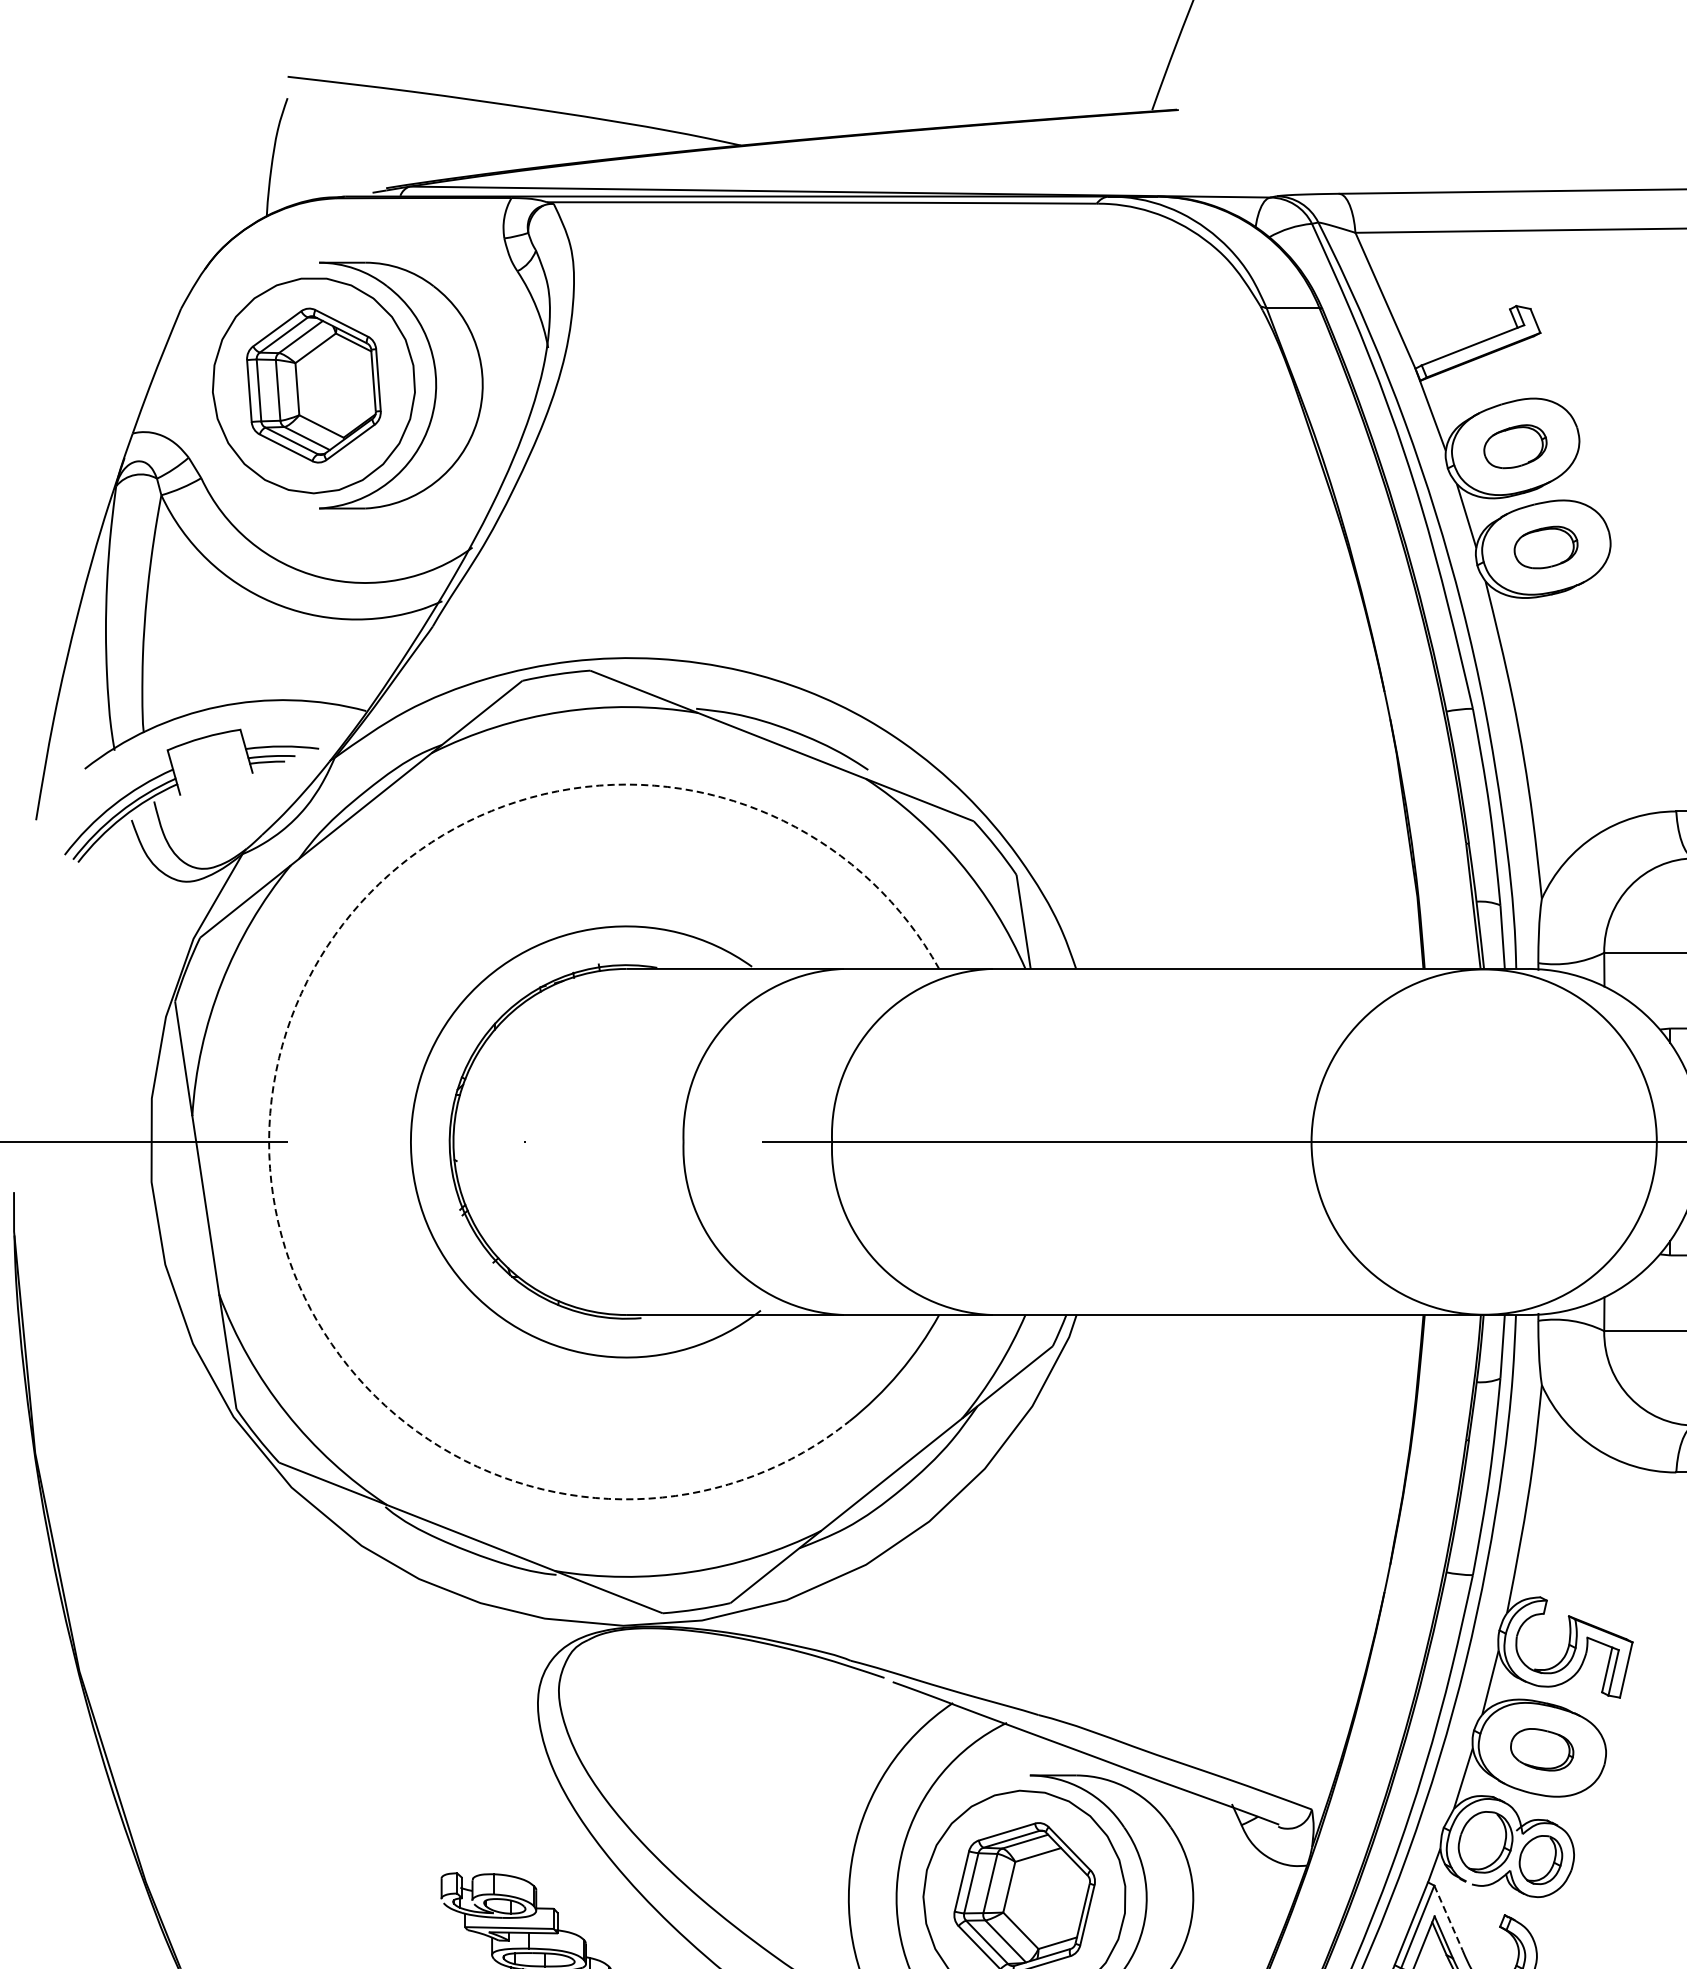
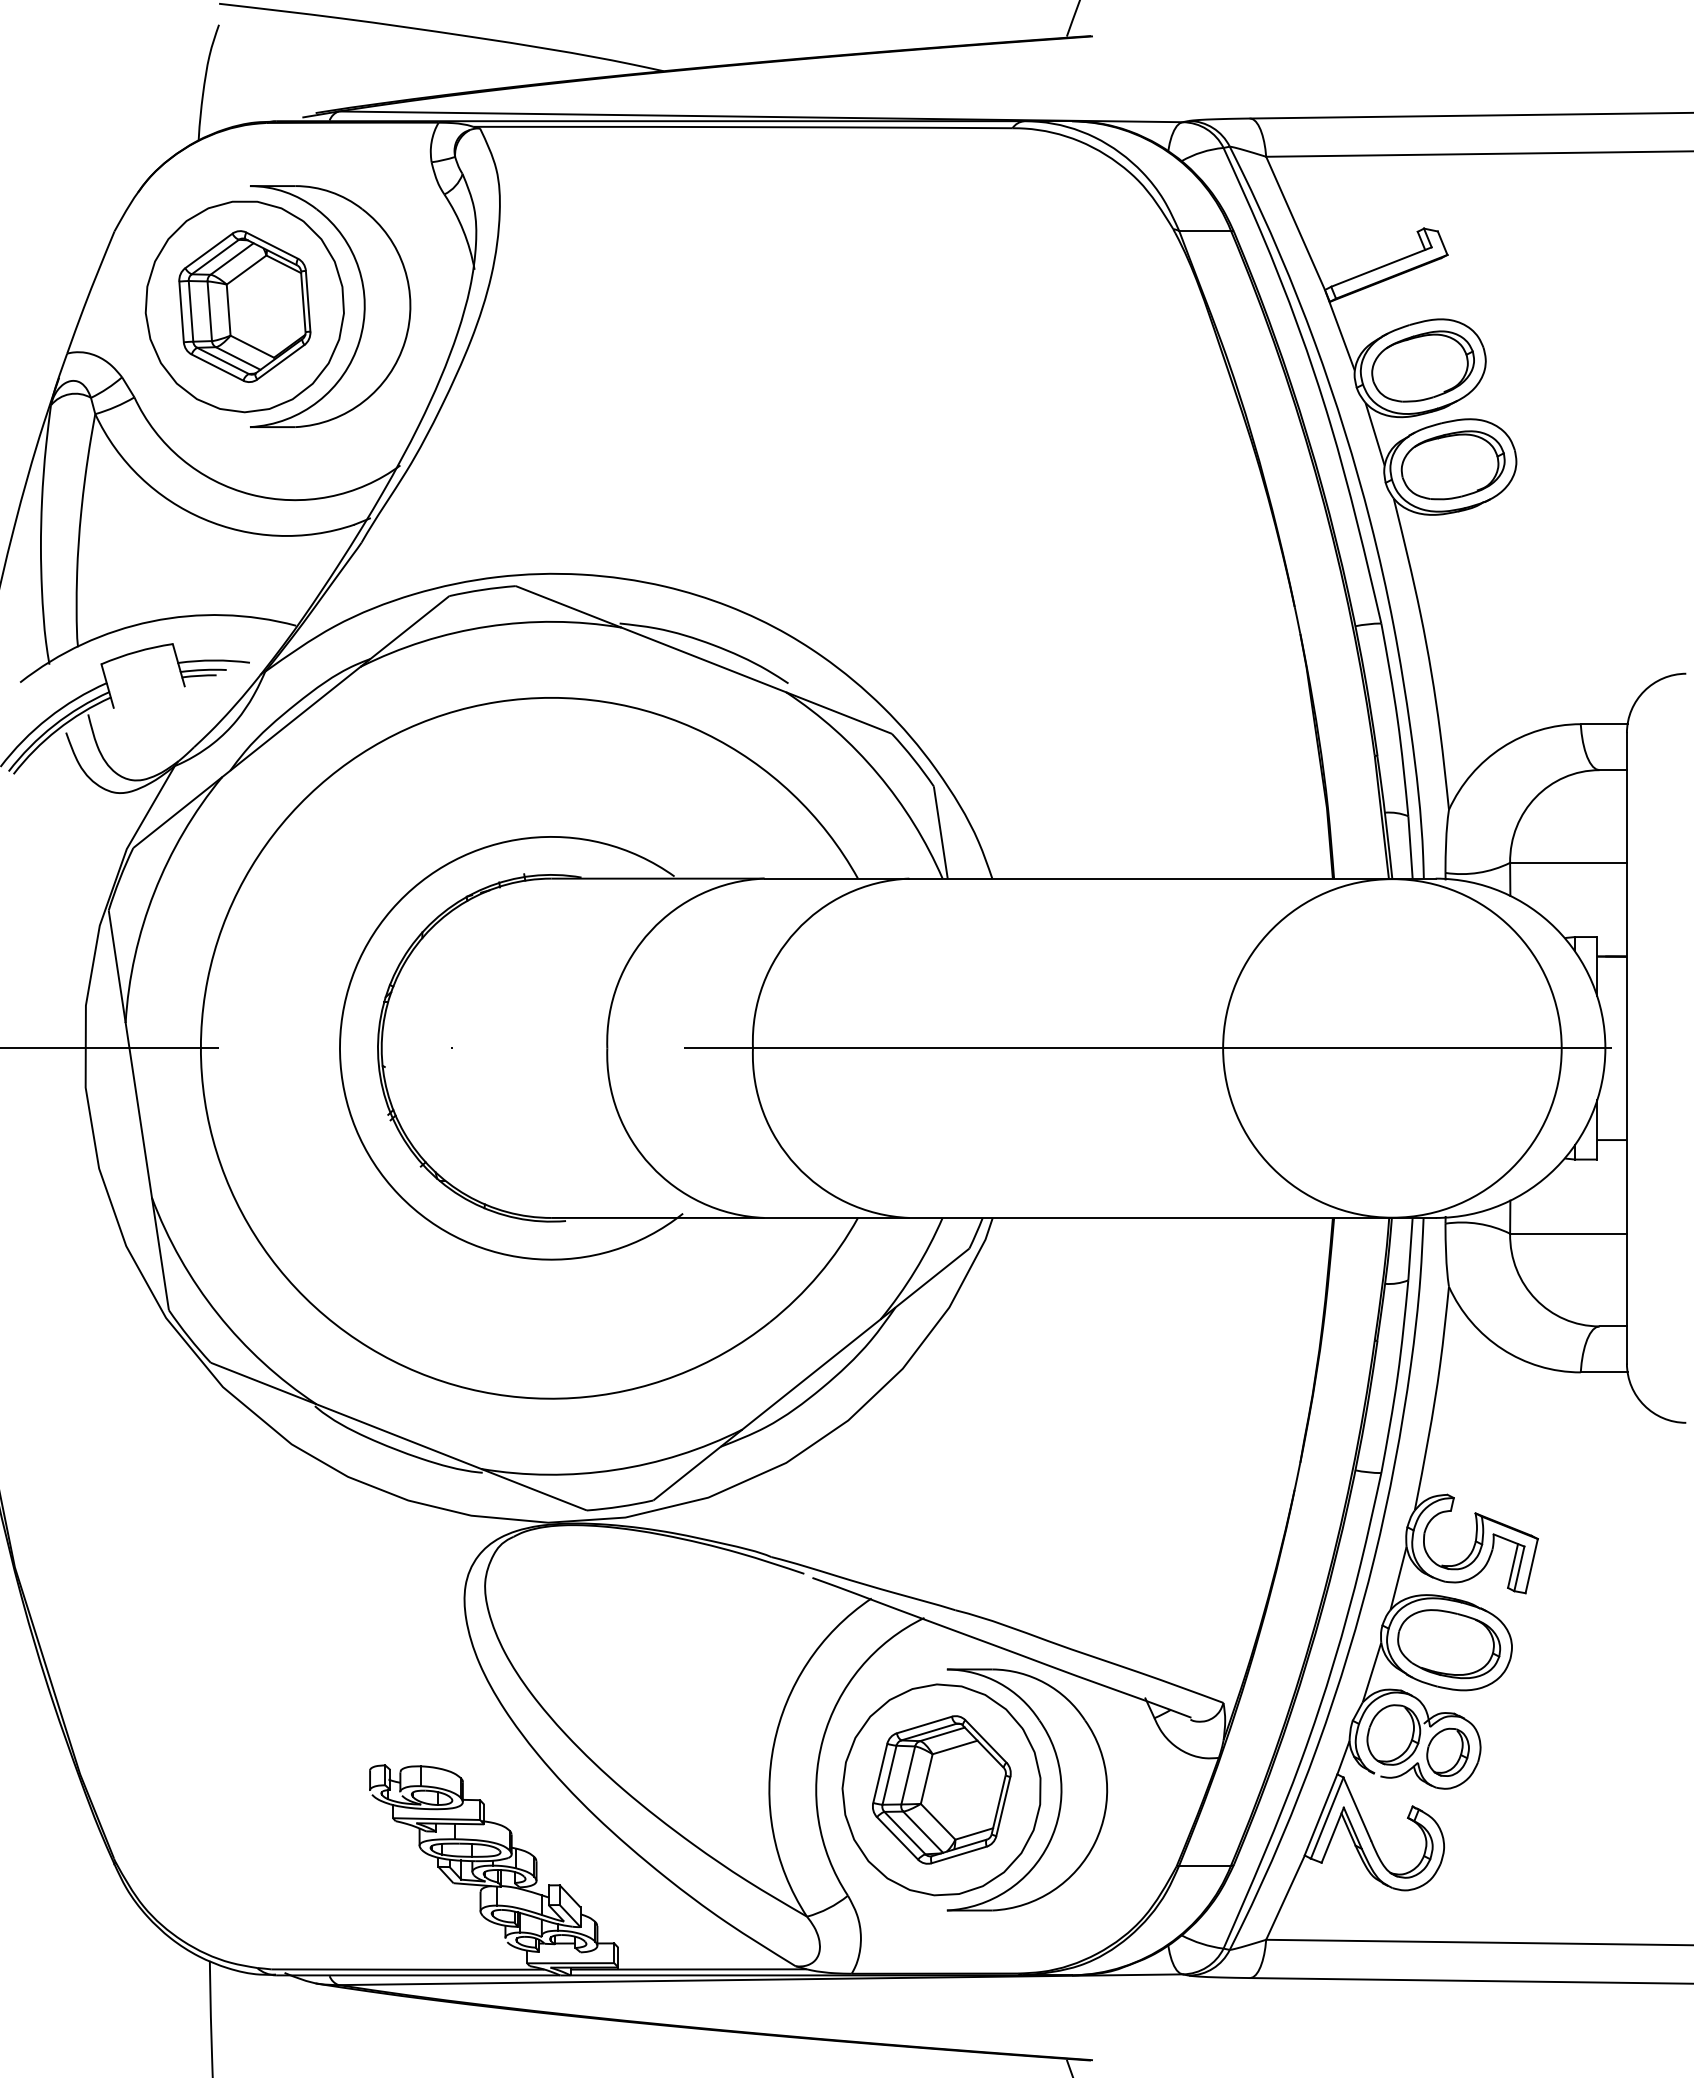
part: (1514, 446) -> (1422, 366), size x1.67
part: (1545, 547) -> (1452, 465), size x1.67
arc: (275, 1071) -> (207, 979), dashed -> solid
part: (1542, 1749) -> (1449, 1644), size x1.67
line: (1448, 1918) -> (1357, 1809), dashed -> solid

